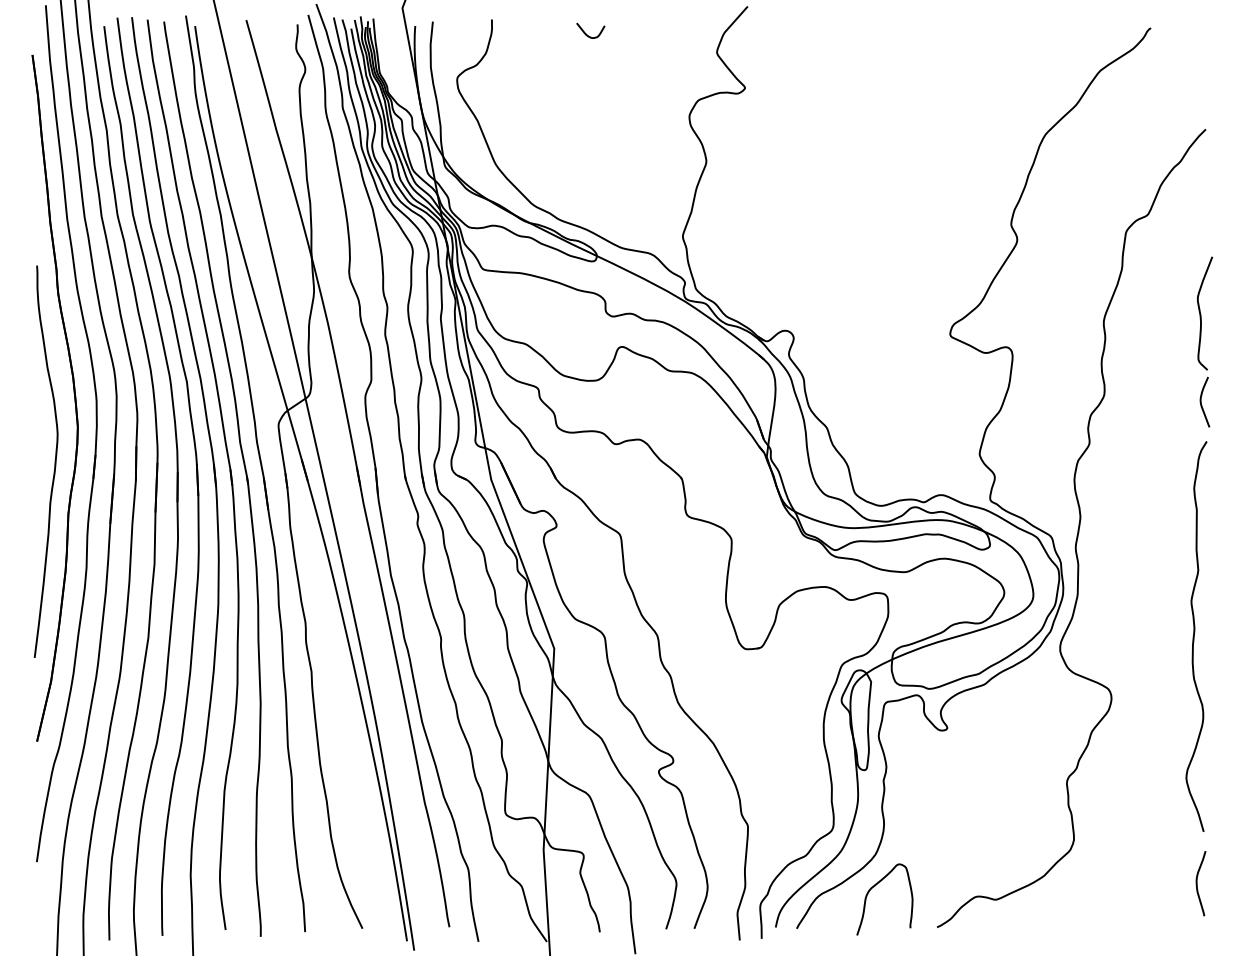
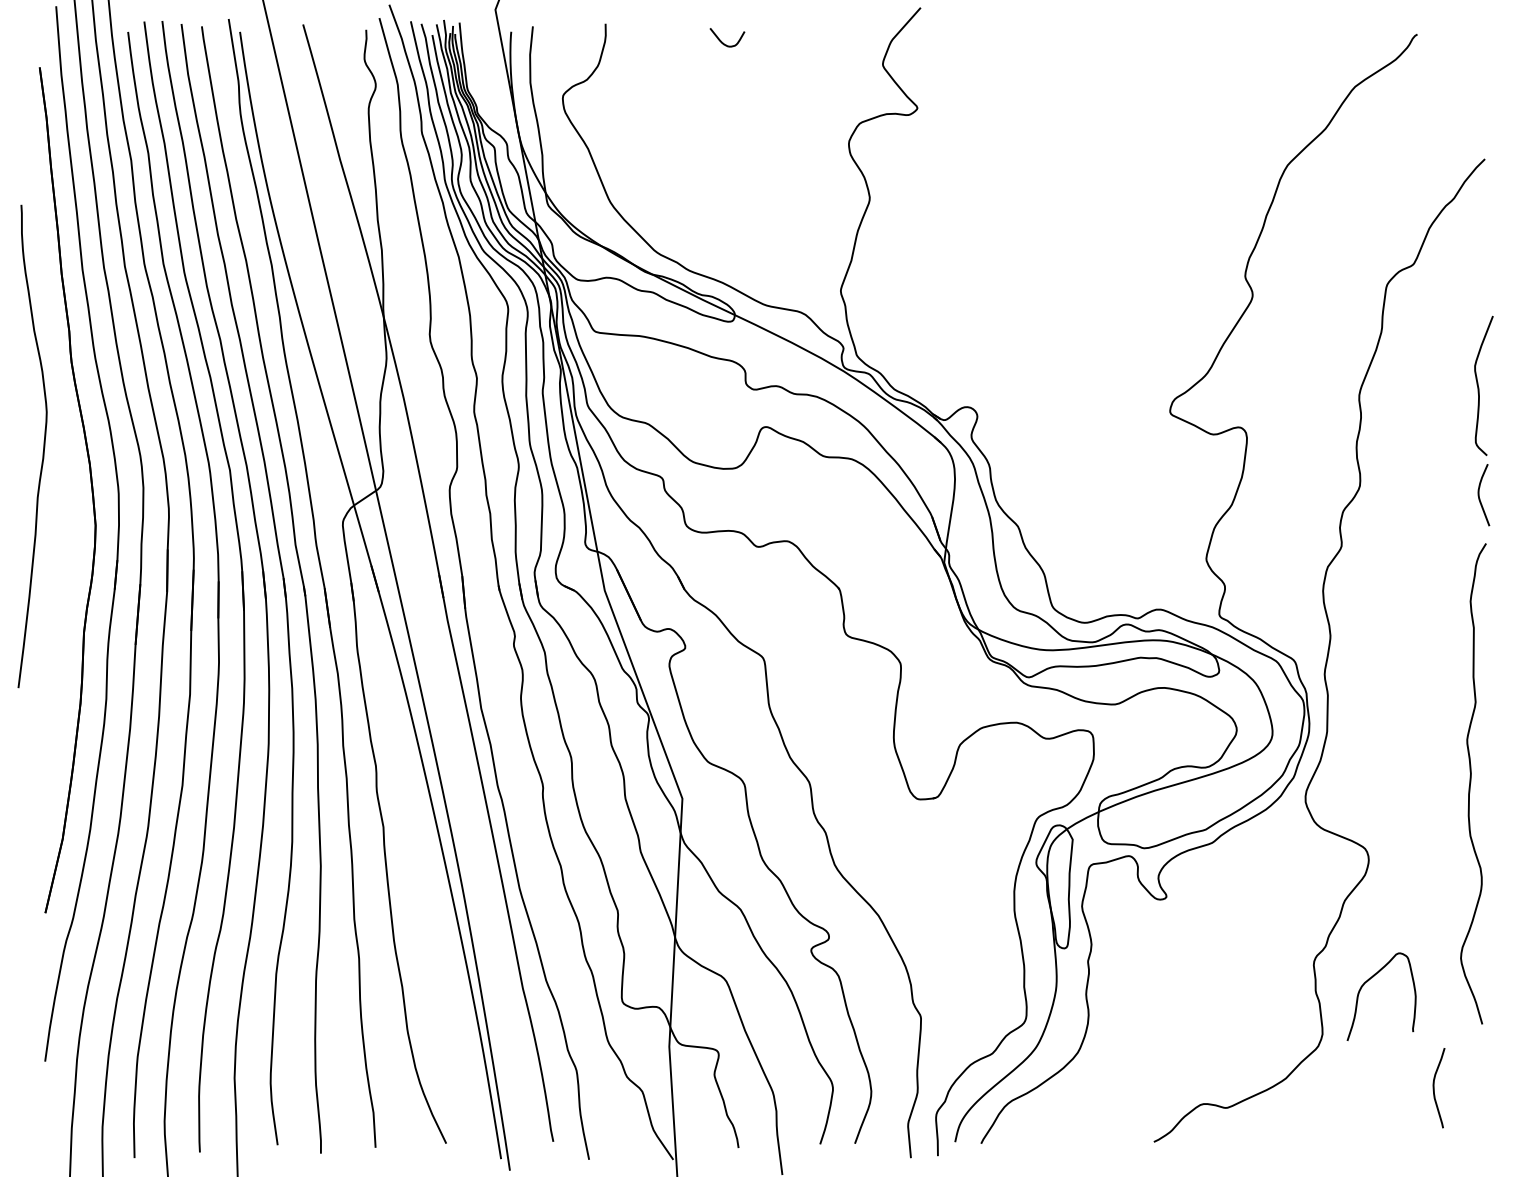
curve: (55, 461) -> (43, 446), moved
curve: (1197, 883) -> (1434, 1088), moved
curve: (873, 888) -> (1367, 982), moved

